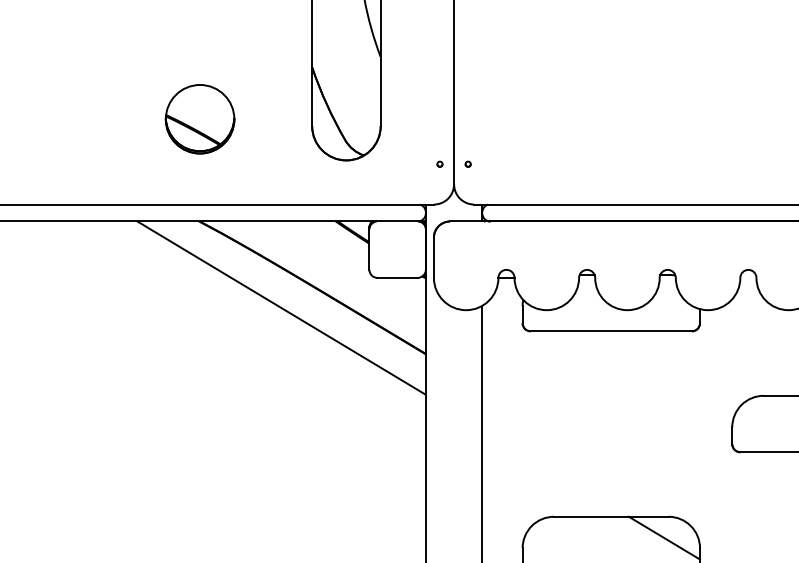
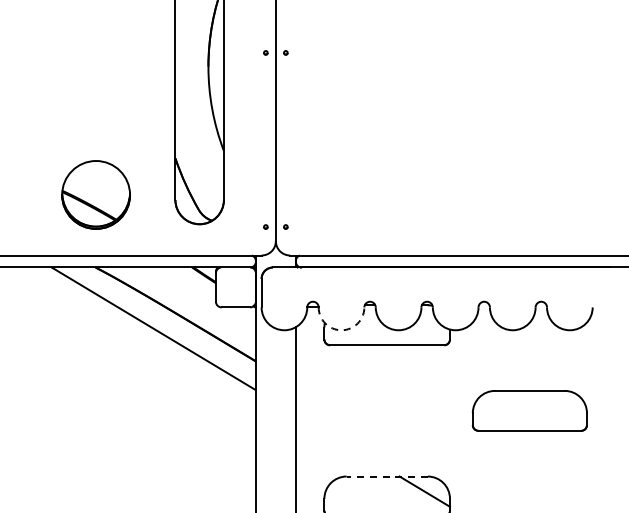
part: (199, 119) -> (95, 195), size x1.4
arc: (546, 310) -> (341, 330), solid -> dashed
line: (611, 516) -> (387, 476), solid -> dashed

